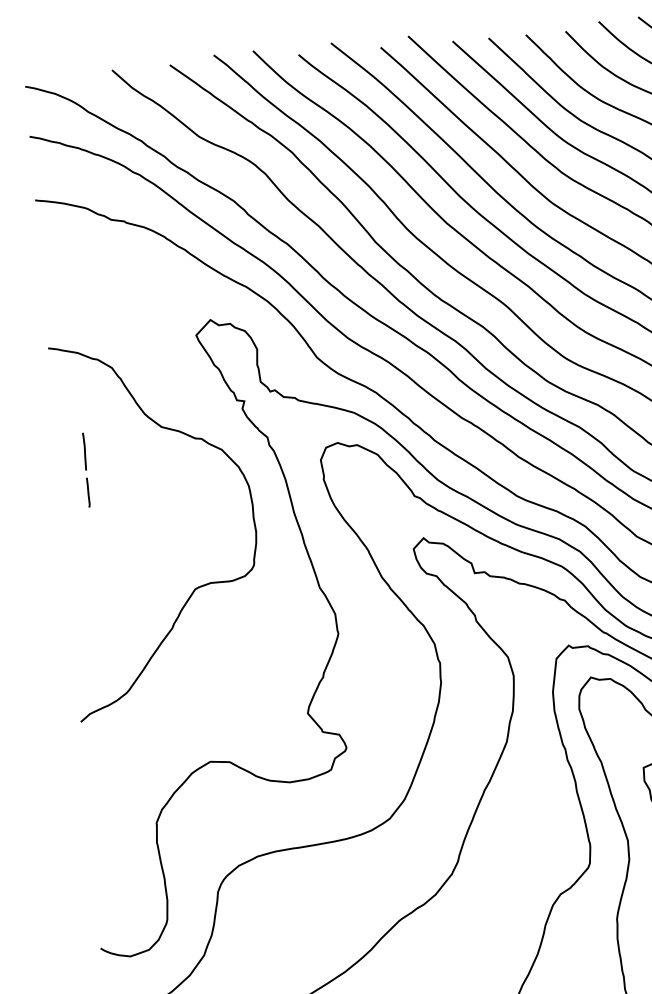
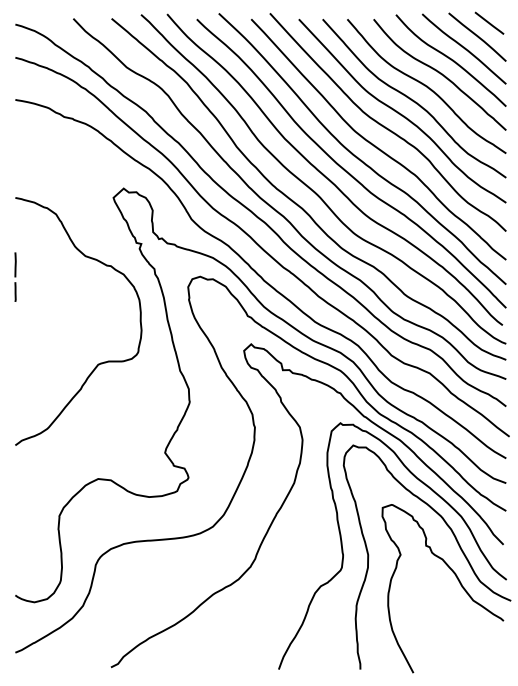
line: (86, 469) -> (15, 276), moved

